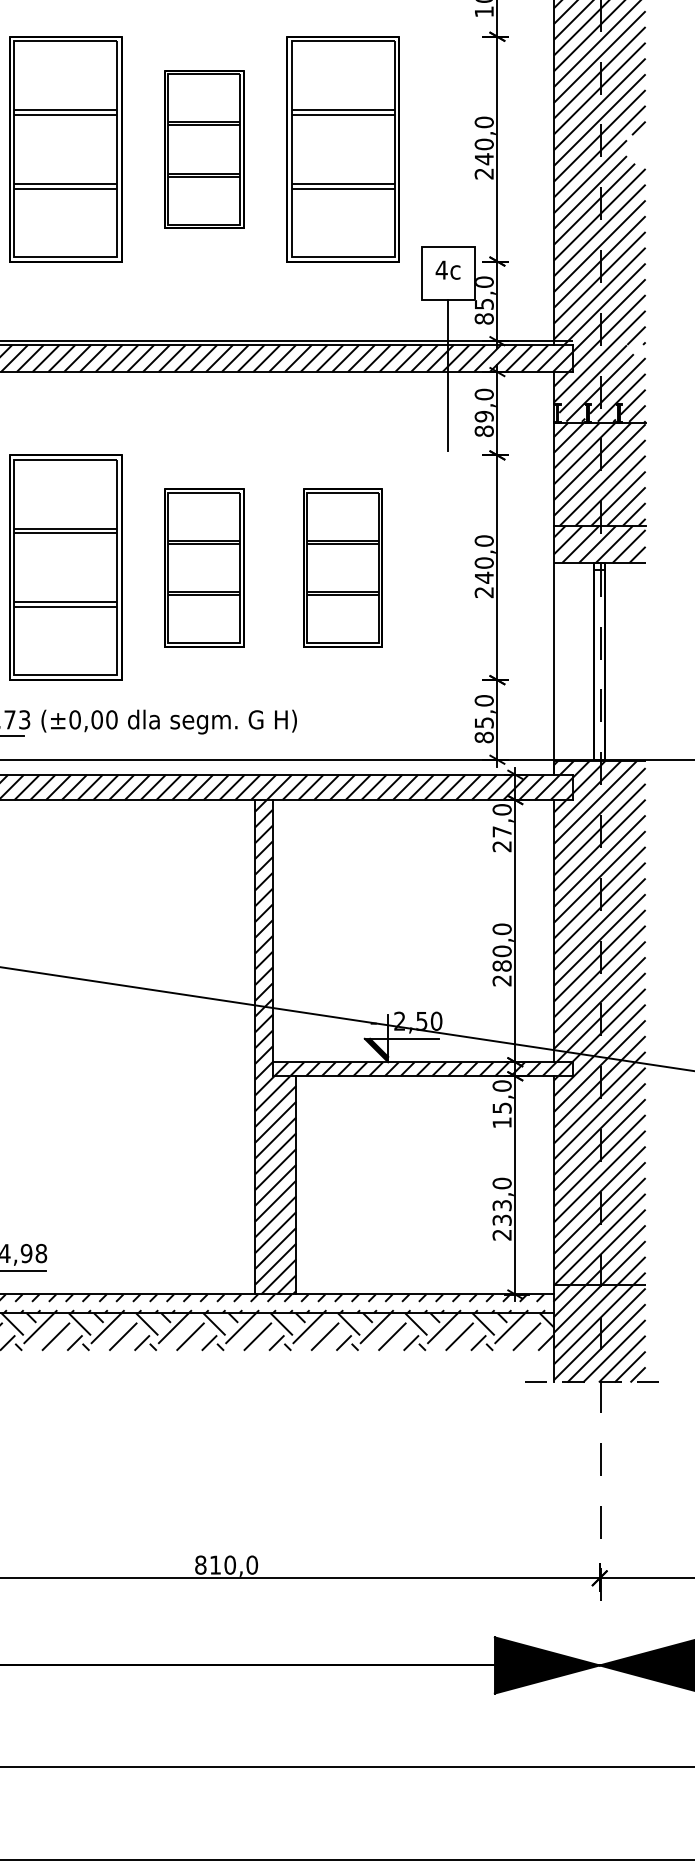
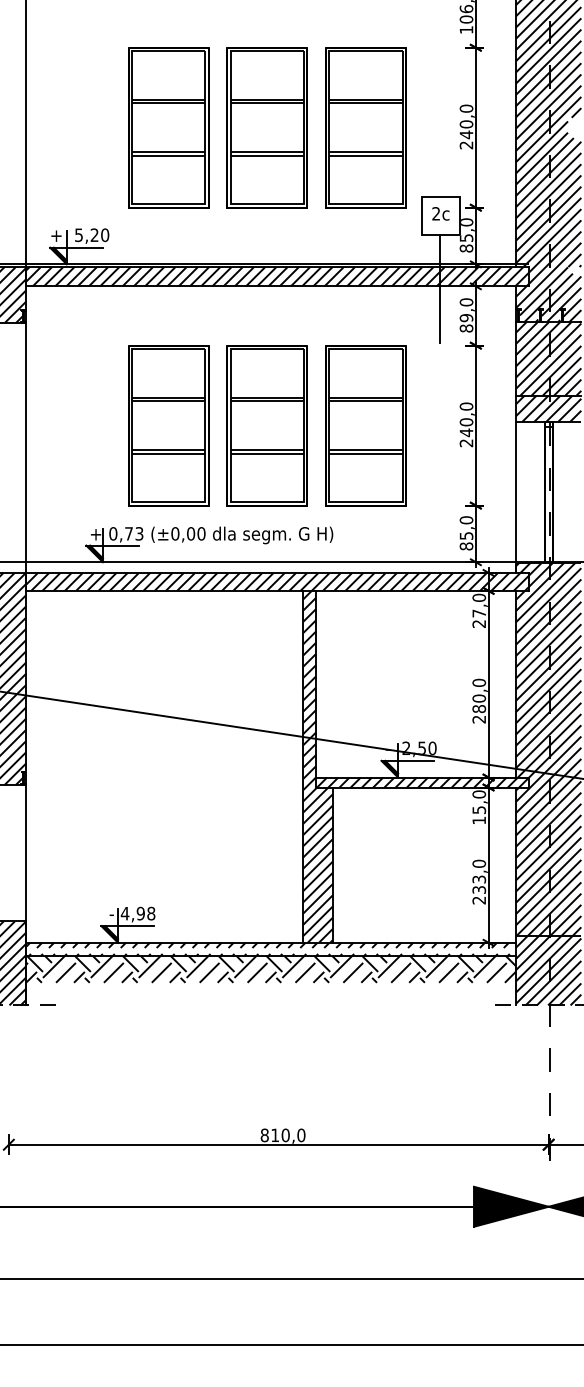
part: (203, 148) -> (266, 127), size x1.43
text: (440, 269) -> (435, 213), 4c -> 2c
part: (203, 567) -> (266, 425), size x1.43
part: (342, 567) -> (365, 425), size x1.43

